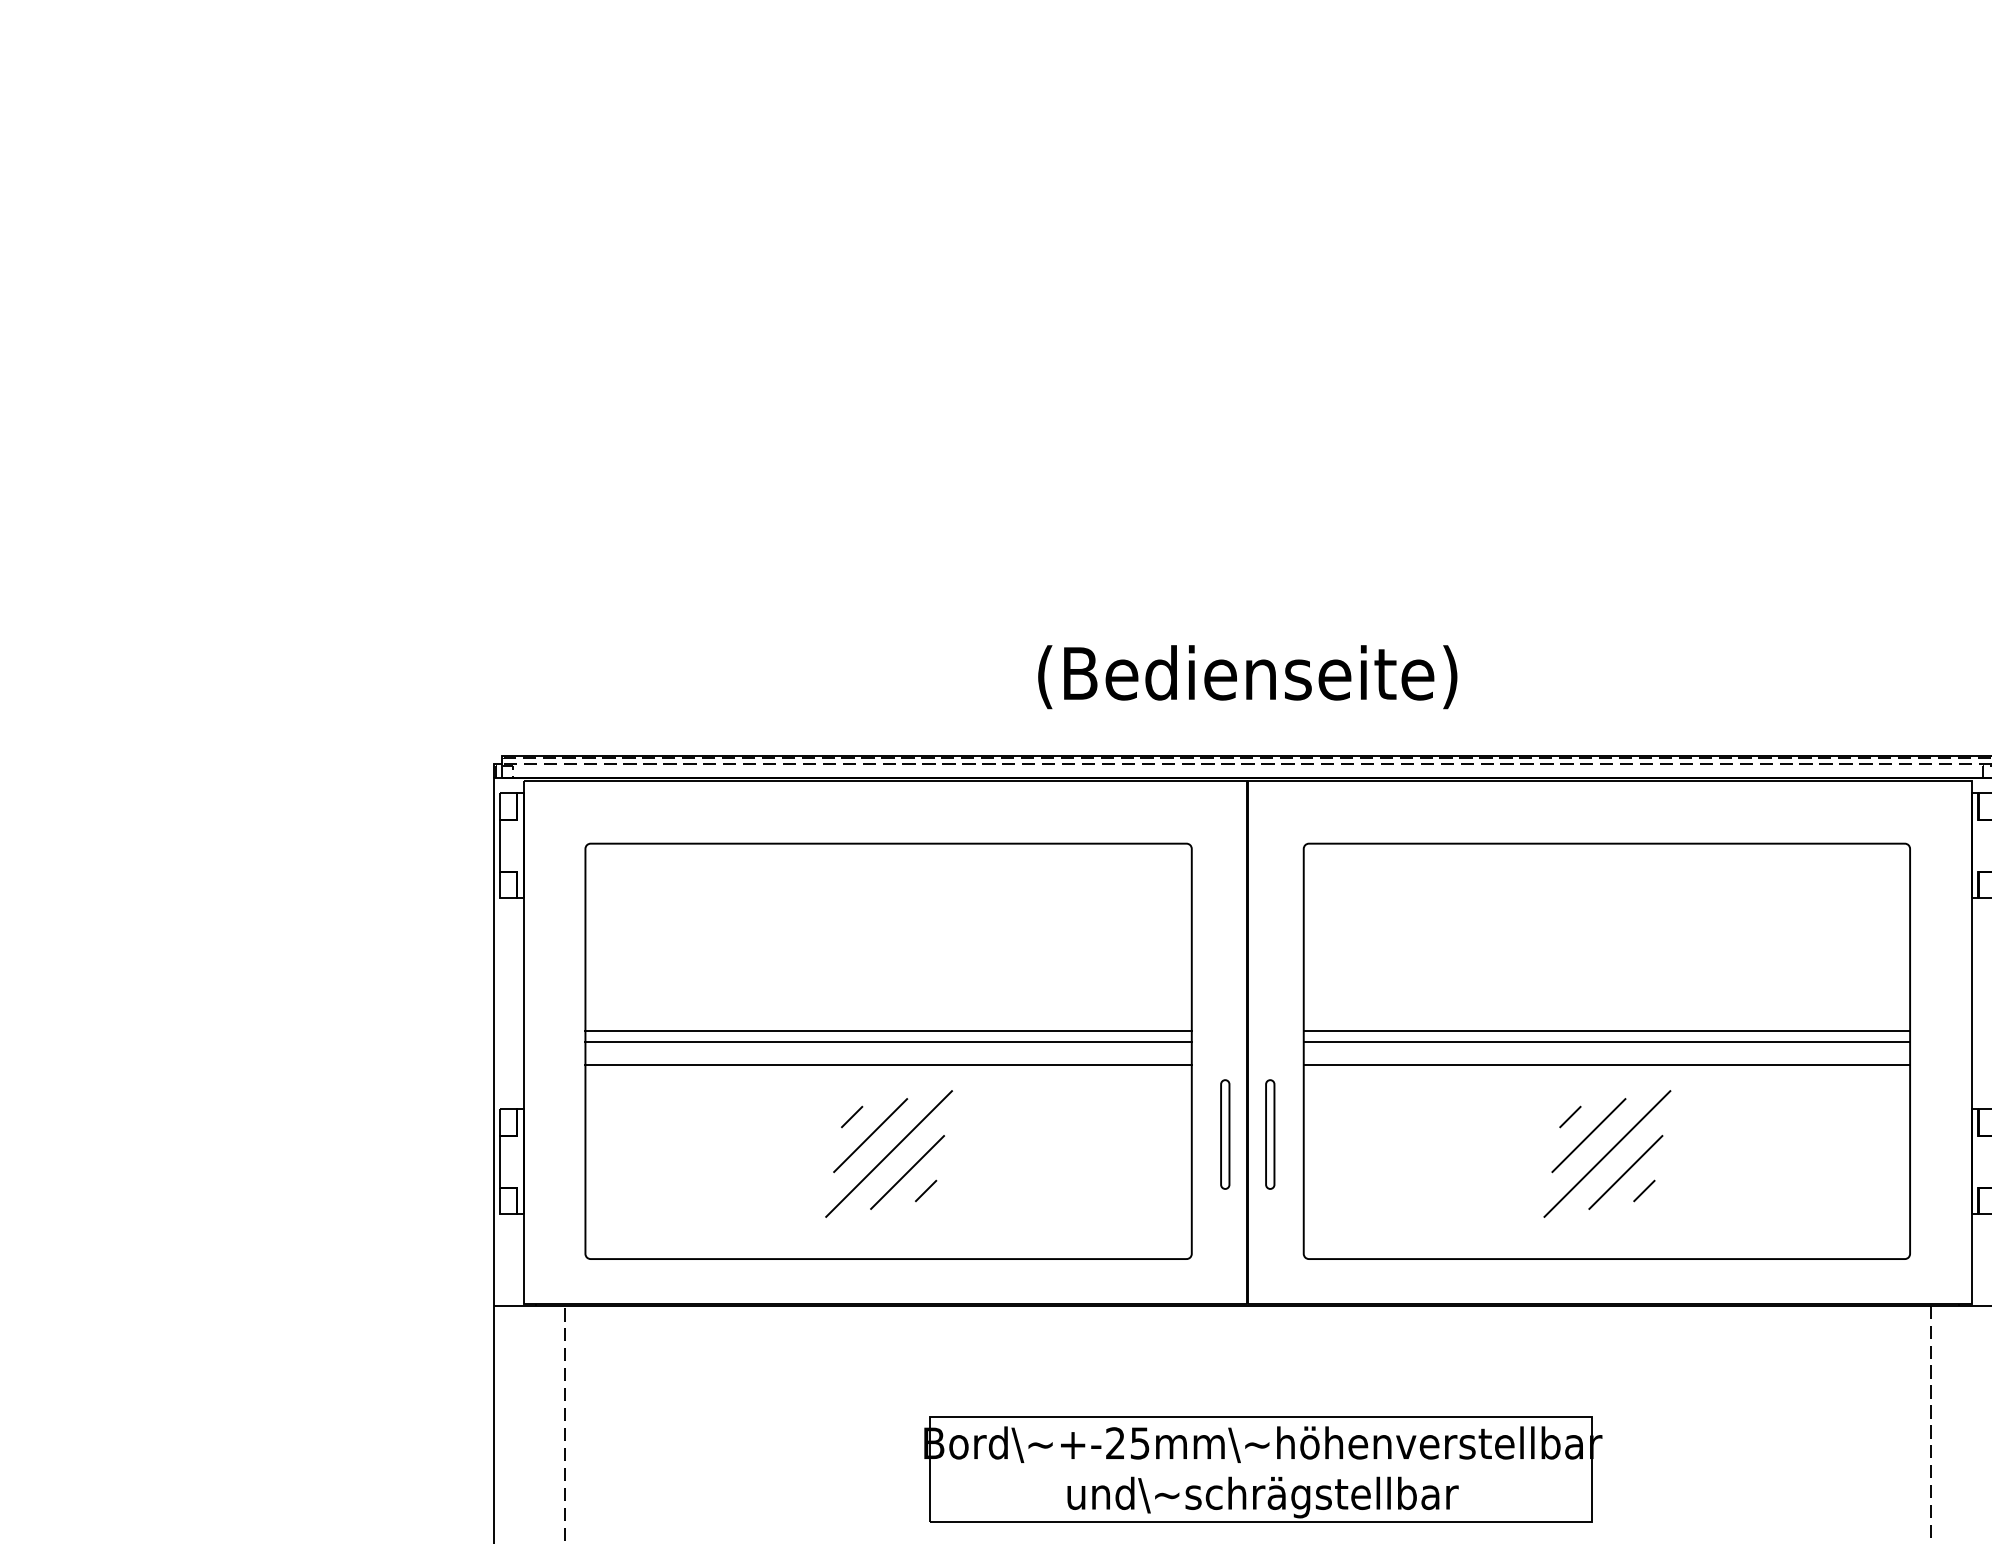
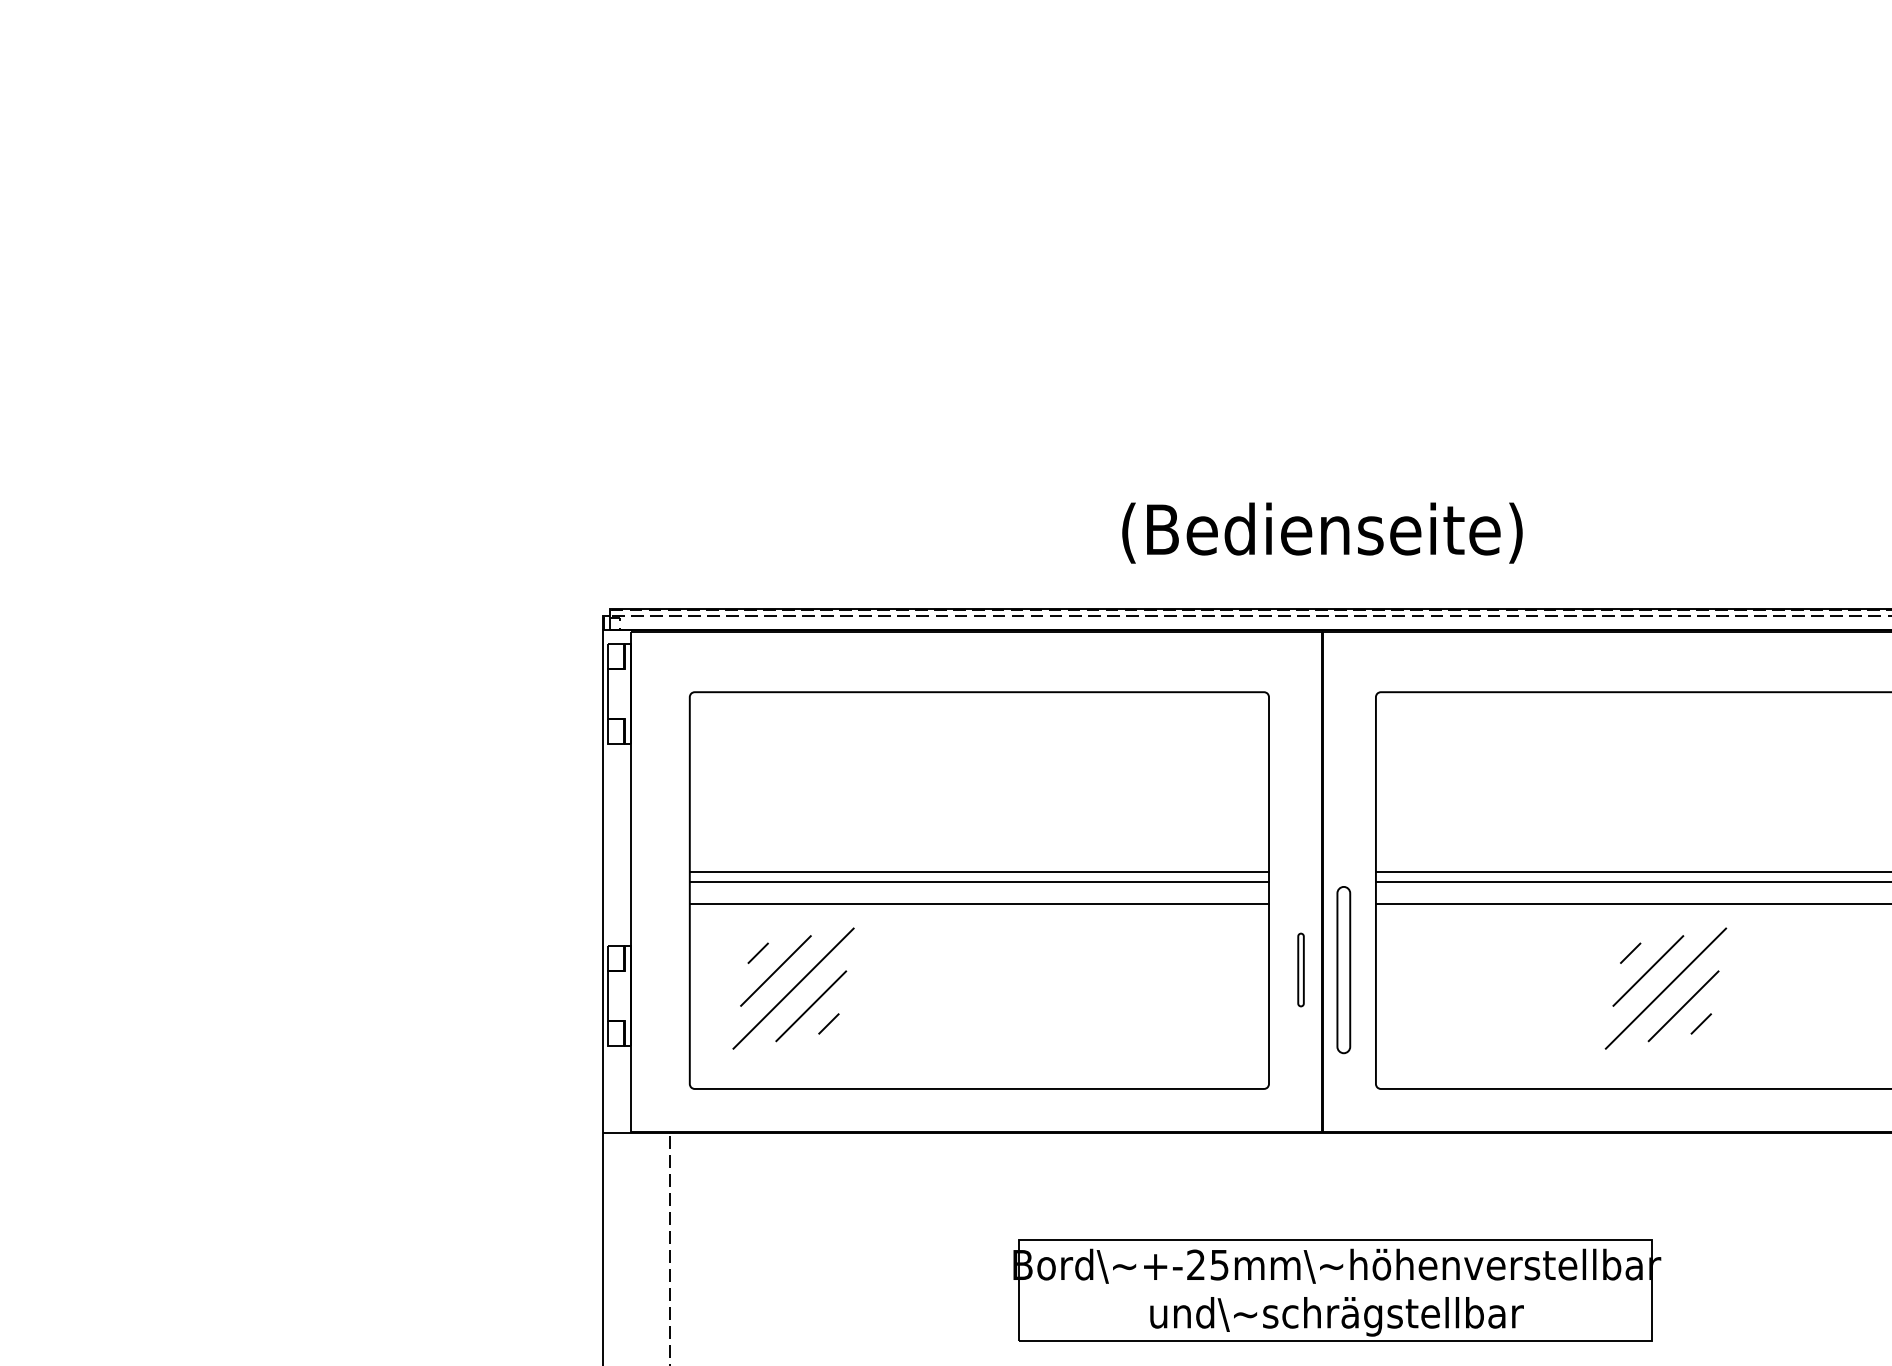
part: (1225, 1134) -> (1301, 969), size x0.7
part: (1270, 1134) -> (1344, 969), size x1.6
part: (888, 1153) -> (793, 988), moved

